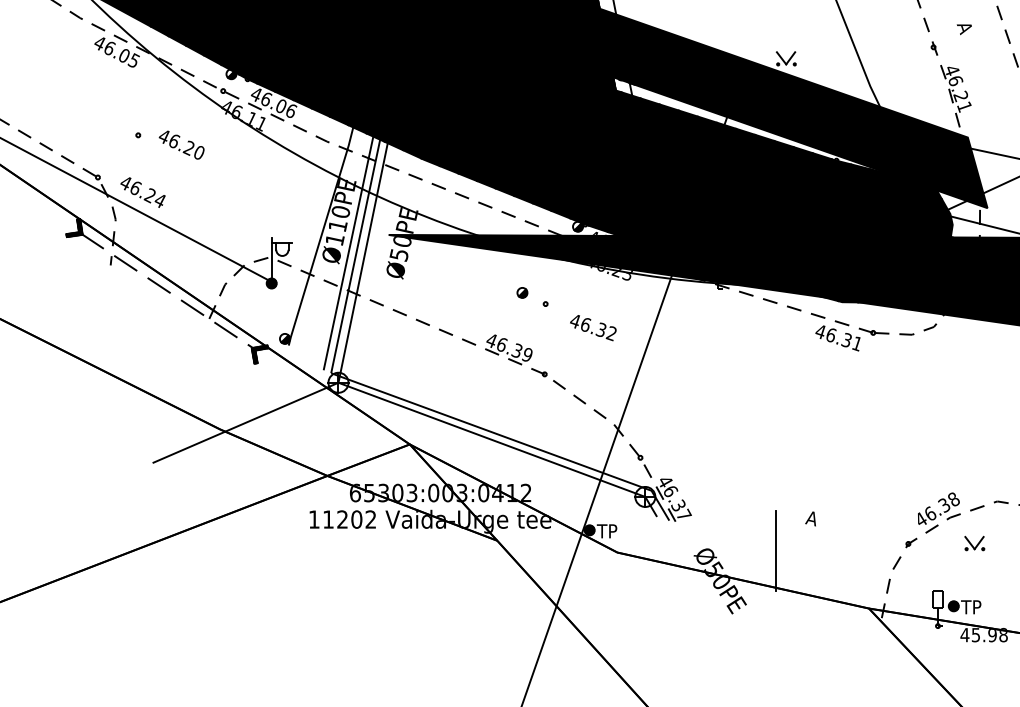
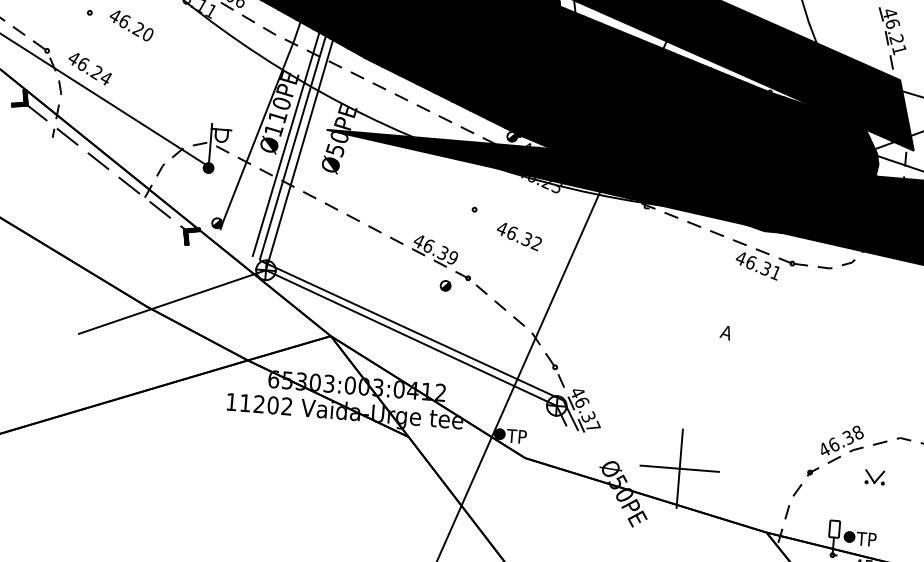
part: (522, 292) -> (445, 285), moved
text: (810, 518) -> (725, 332), moved
line: (775, 550) -> (679, 468), added

